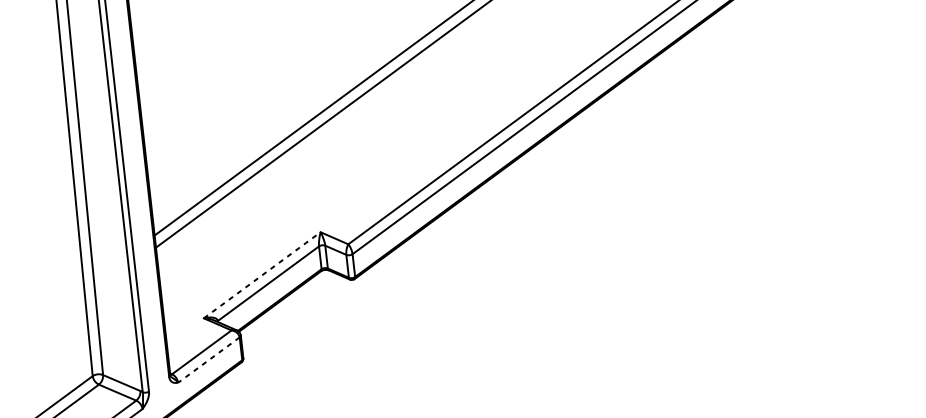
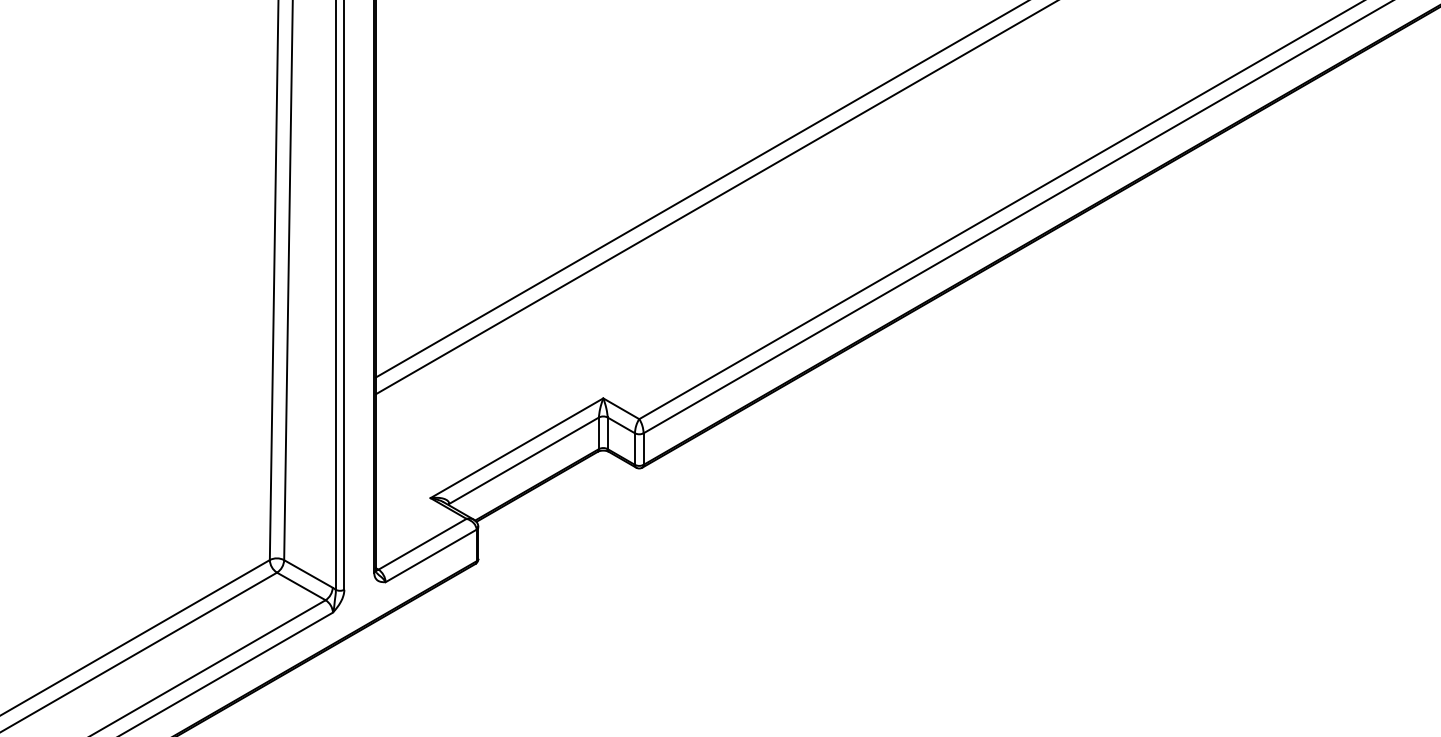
line: (261, 275) -> (516, 448), dashed -> solid
line: (209, 359) -> (431, 555), dashed -> solid

